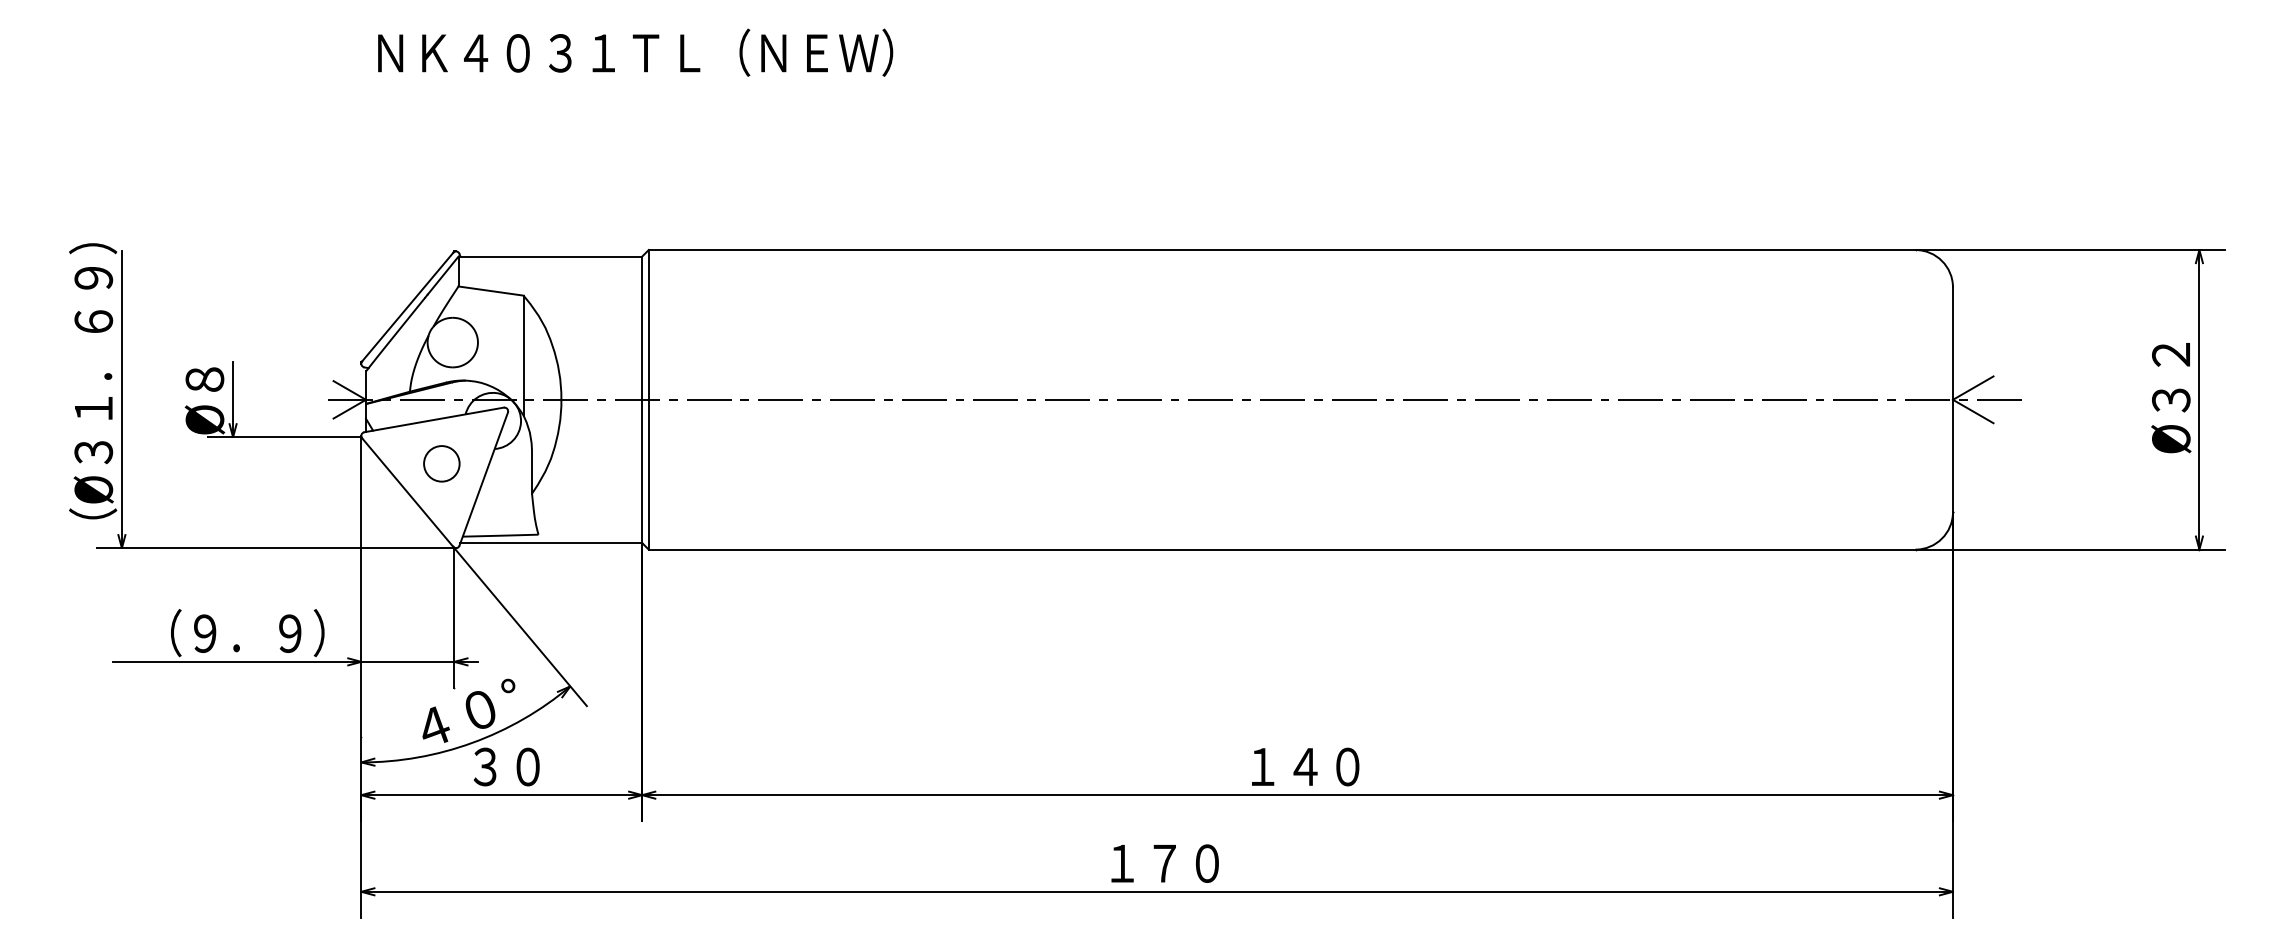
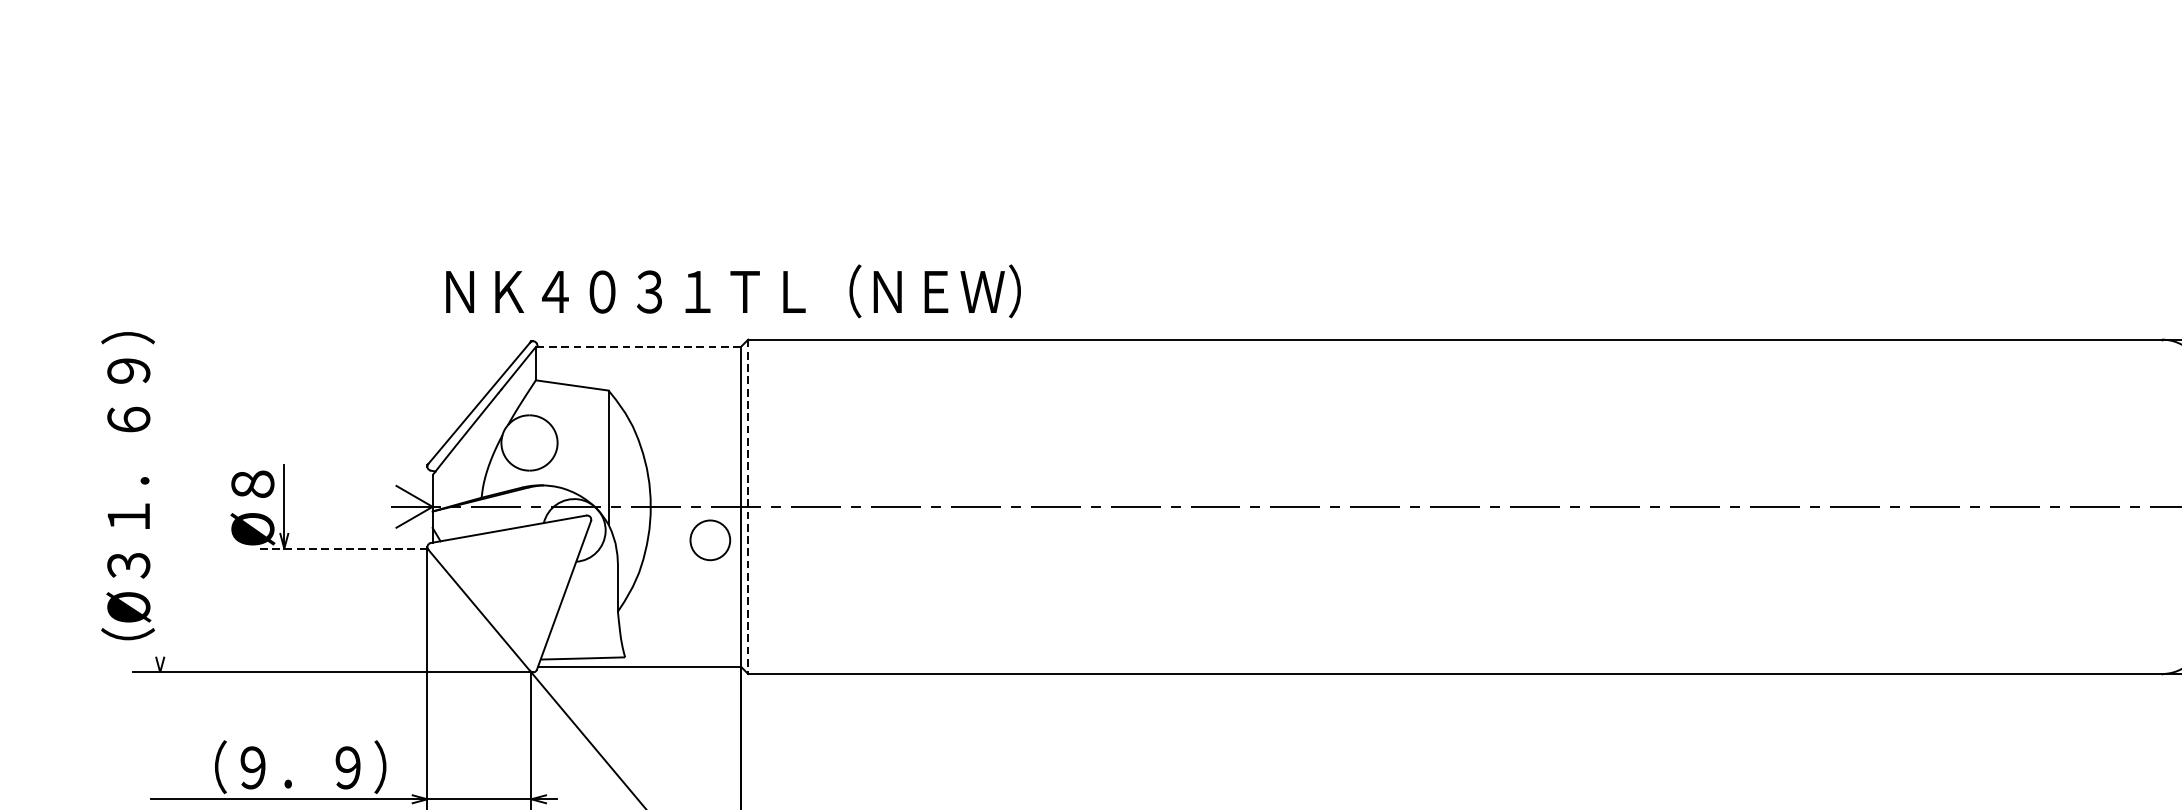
text: (635, 52) -> (733, 291), moved
line: (550, 256) -> (638, 346), solid -> dashed
line: (121, 399) -> (159, 506), removed
line: (648, 399) -> (747, 506), solid -> dashed
line: (283, 437) -> (340, 548), solid -> dashed
circle: (441, 463) -> (709, 539), moved

